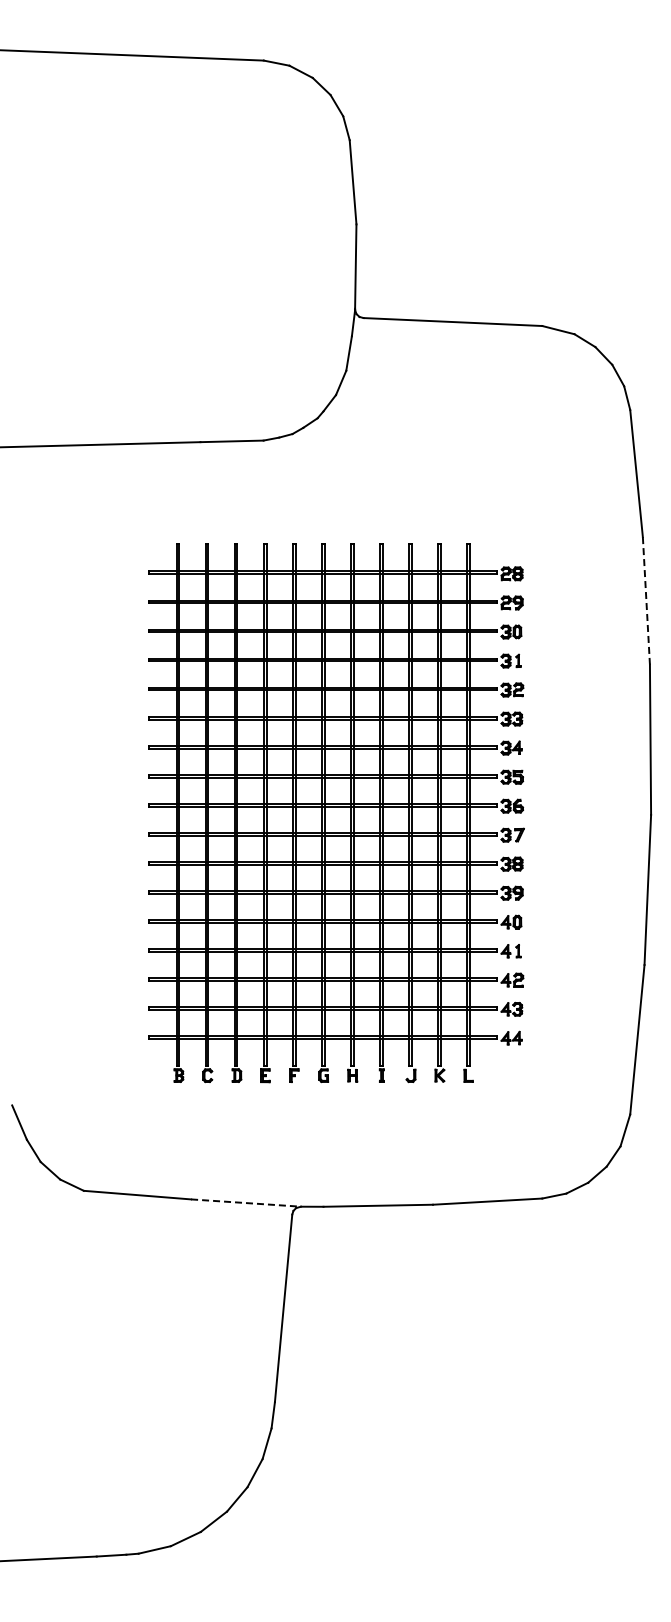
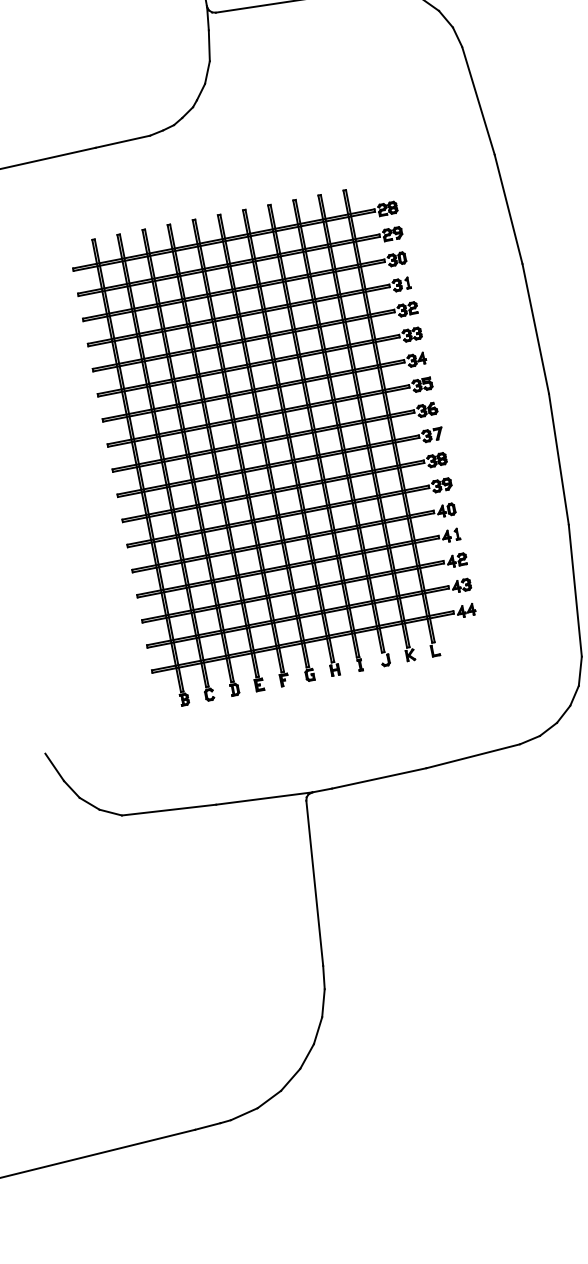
line: (646, 600) -> (508, 209), dashed -> solid
line: (246, 1203) -> (264, 798), dashed -> solid

